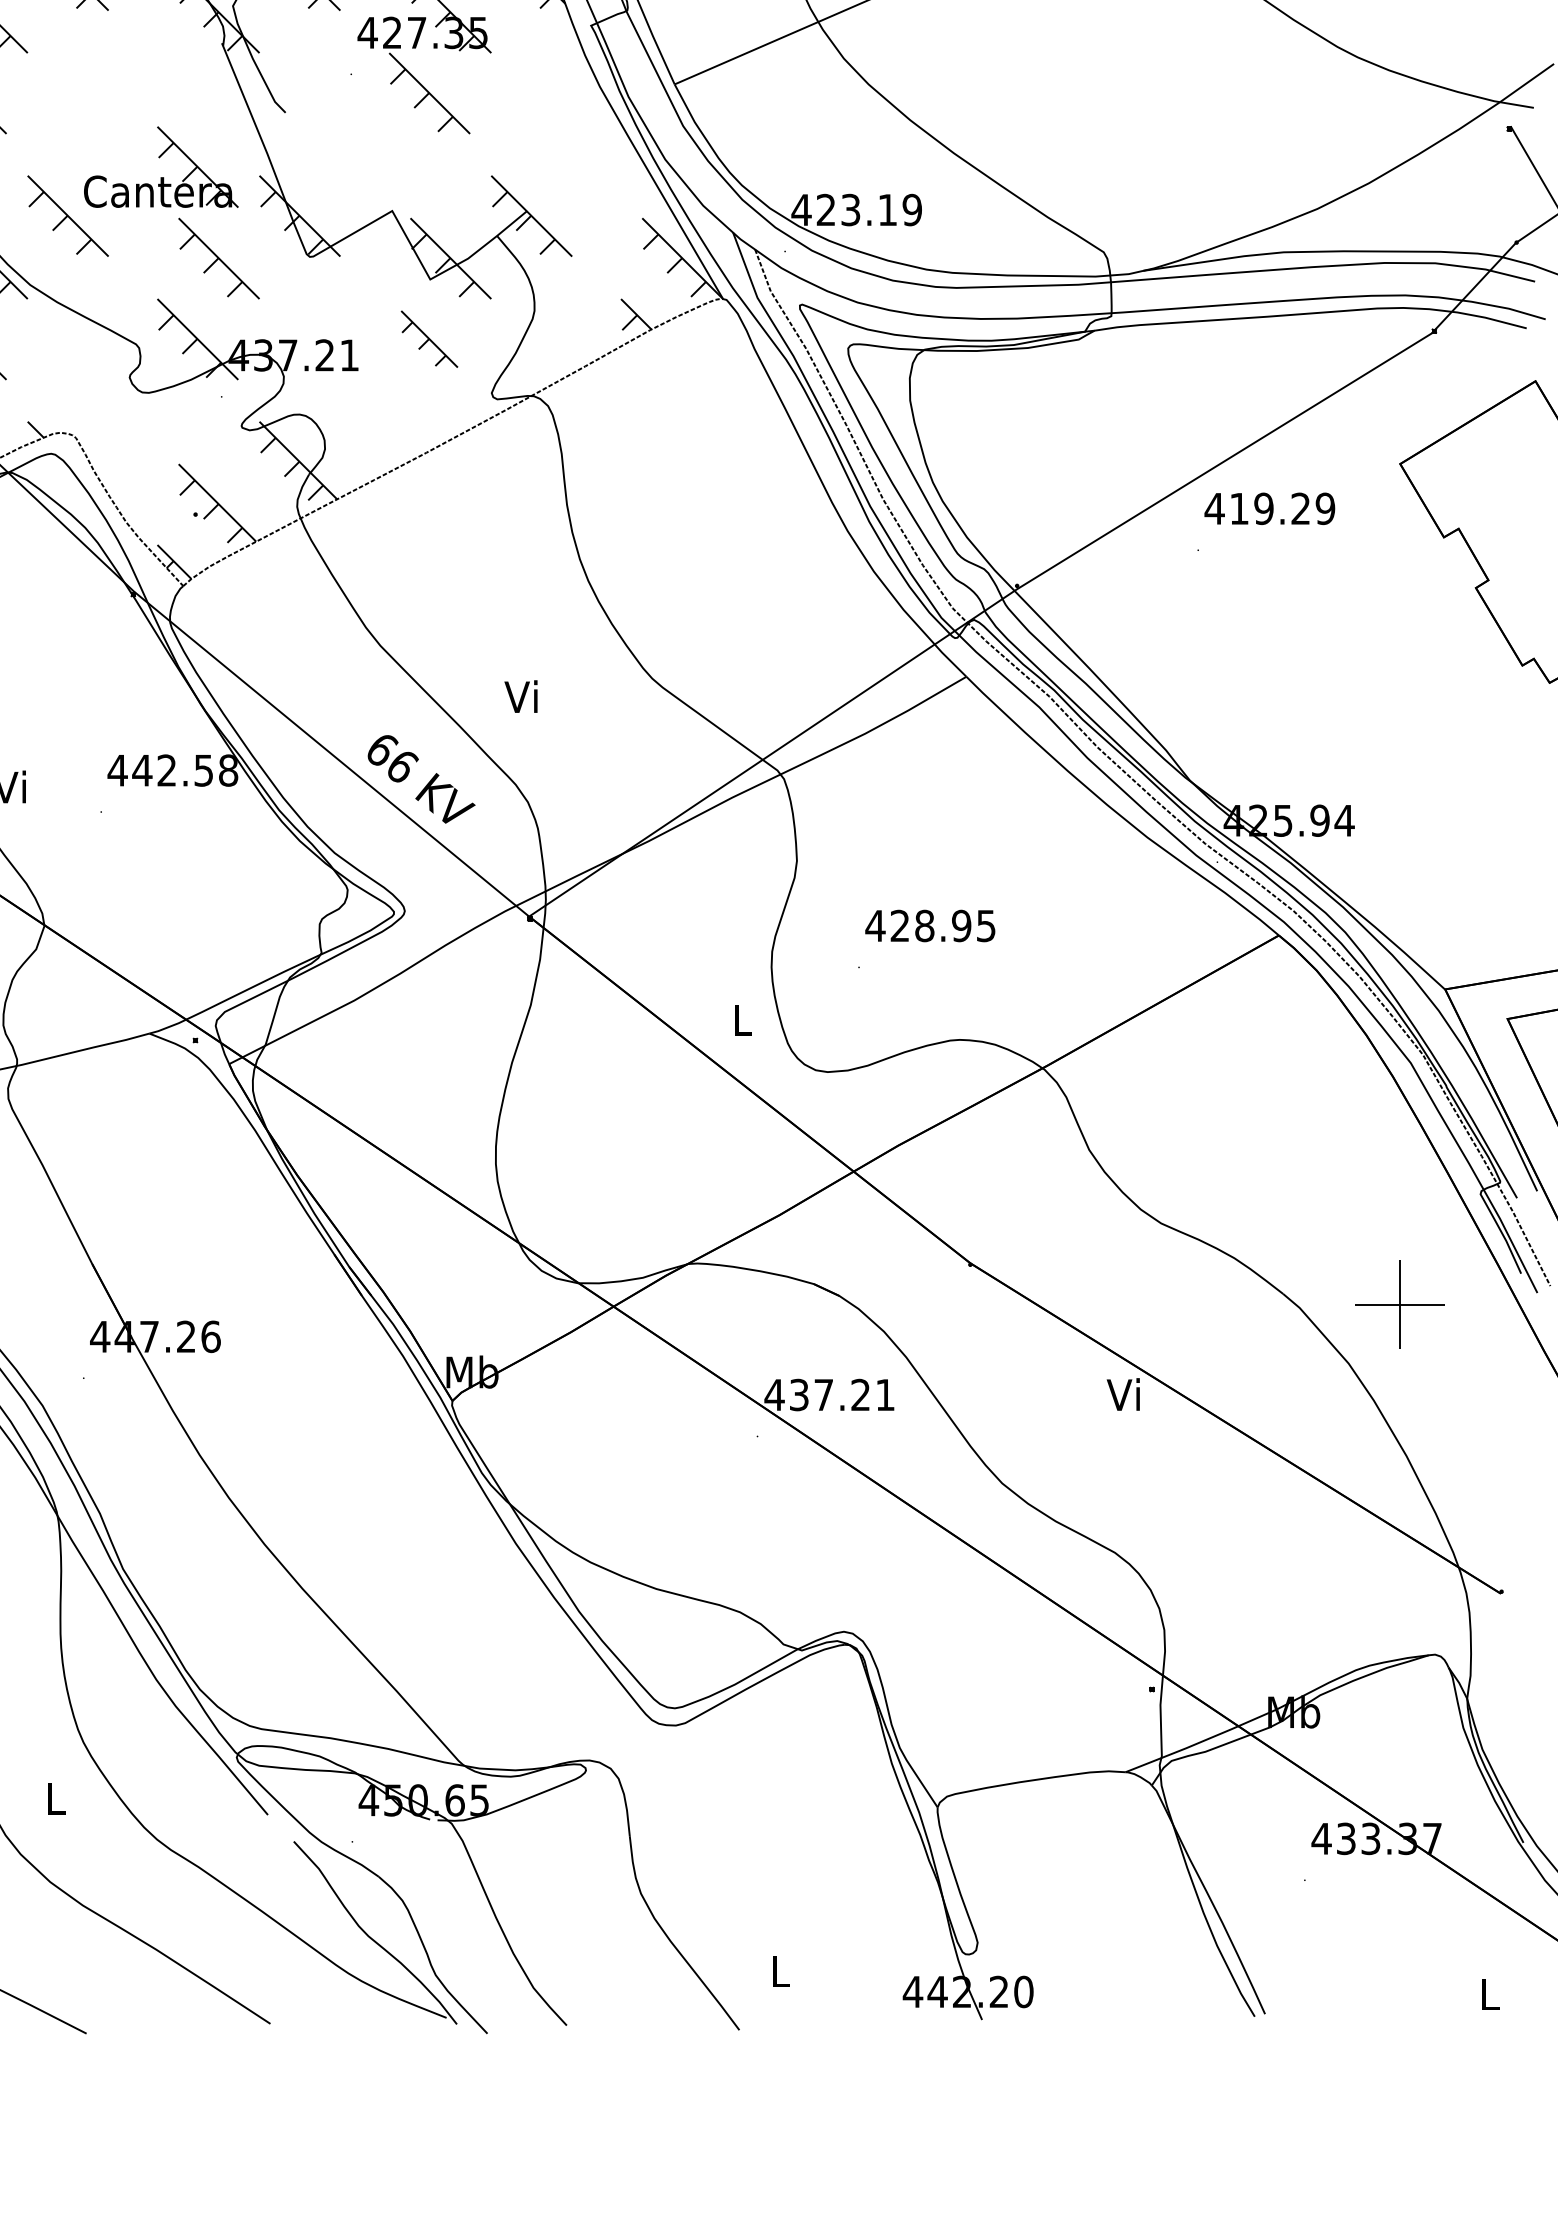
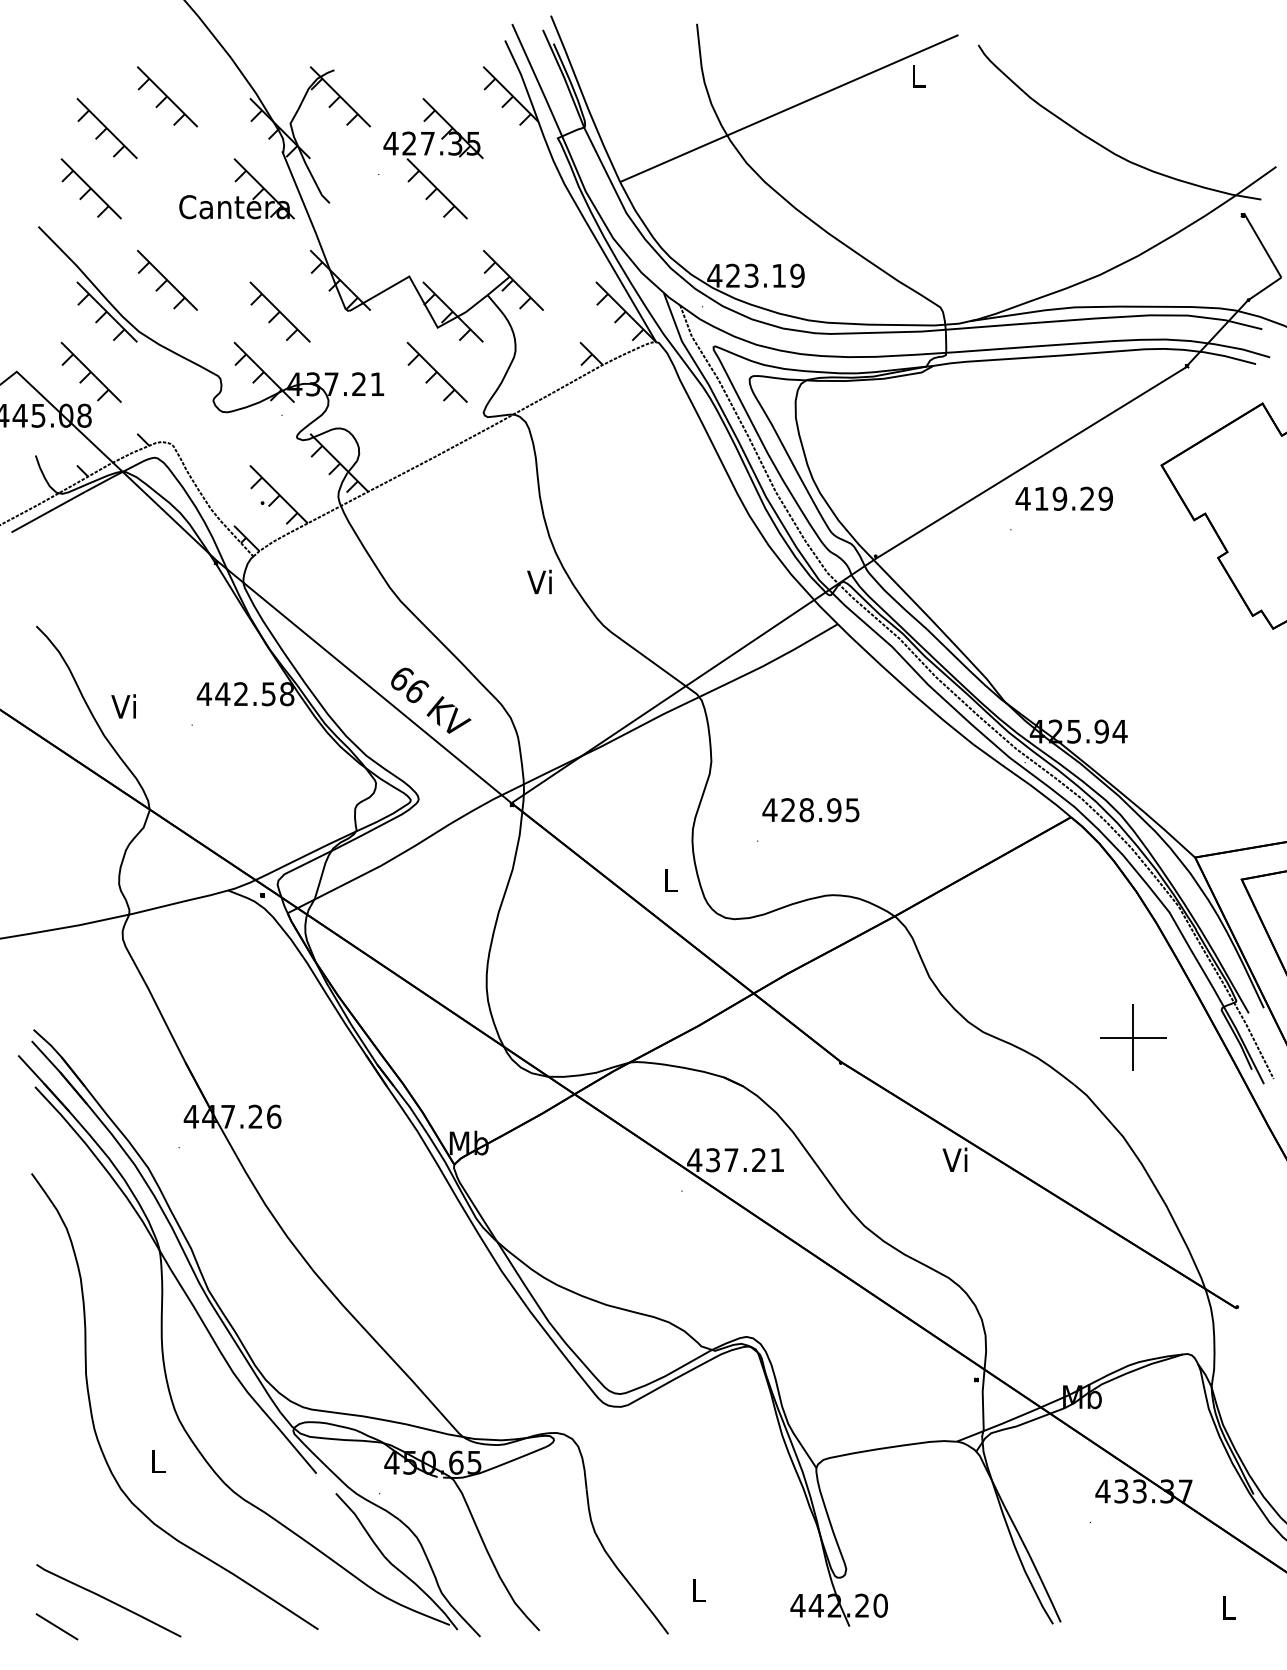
part: (159, 158) -> (235, 182), moved
part: (428, 338) -> (436, 371), size x1.43
text: (521, 695) -> (539, 581), moved
part: (1400, 1304) -> (1133, 1037), moved

